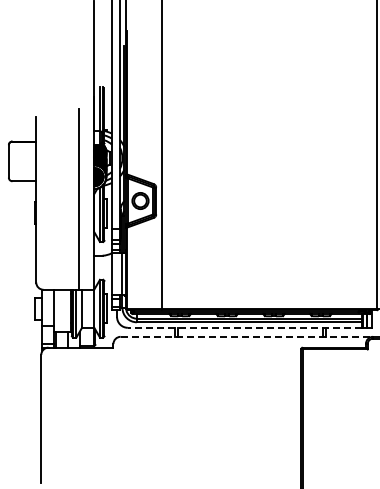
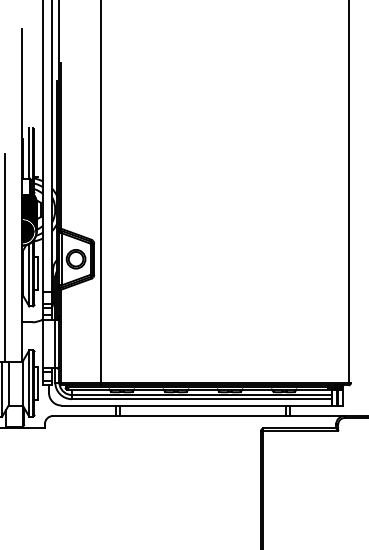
line: (244, 327) -> (196, 405), dashed -> solid
line: (247, 336) -> (199, 415), dashed -> solid

